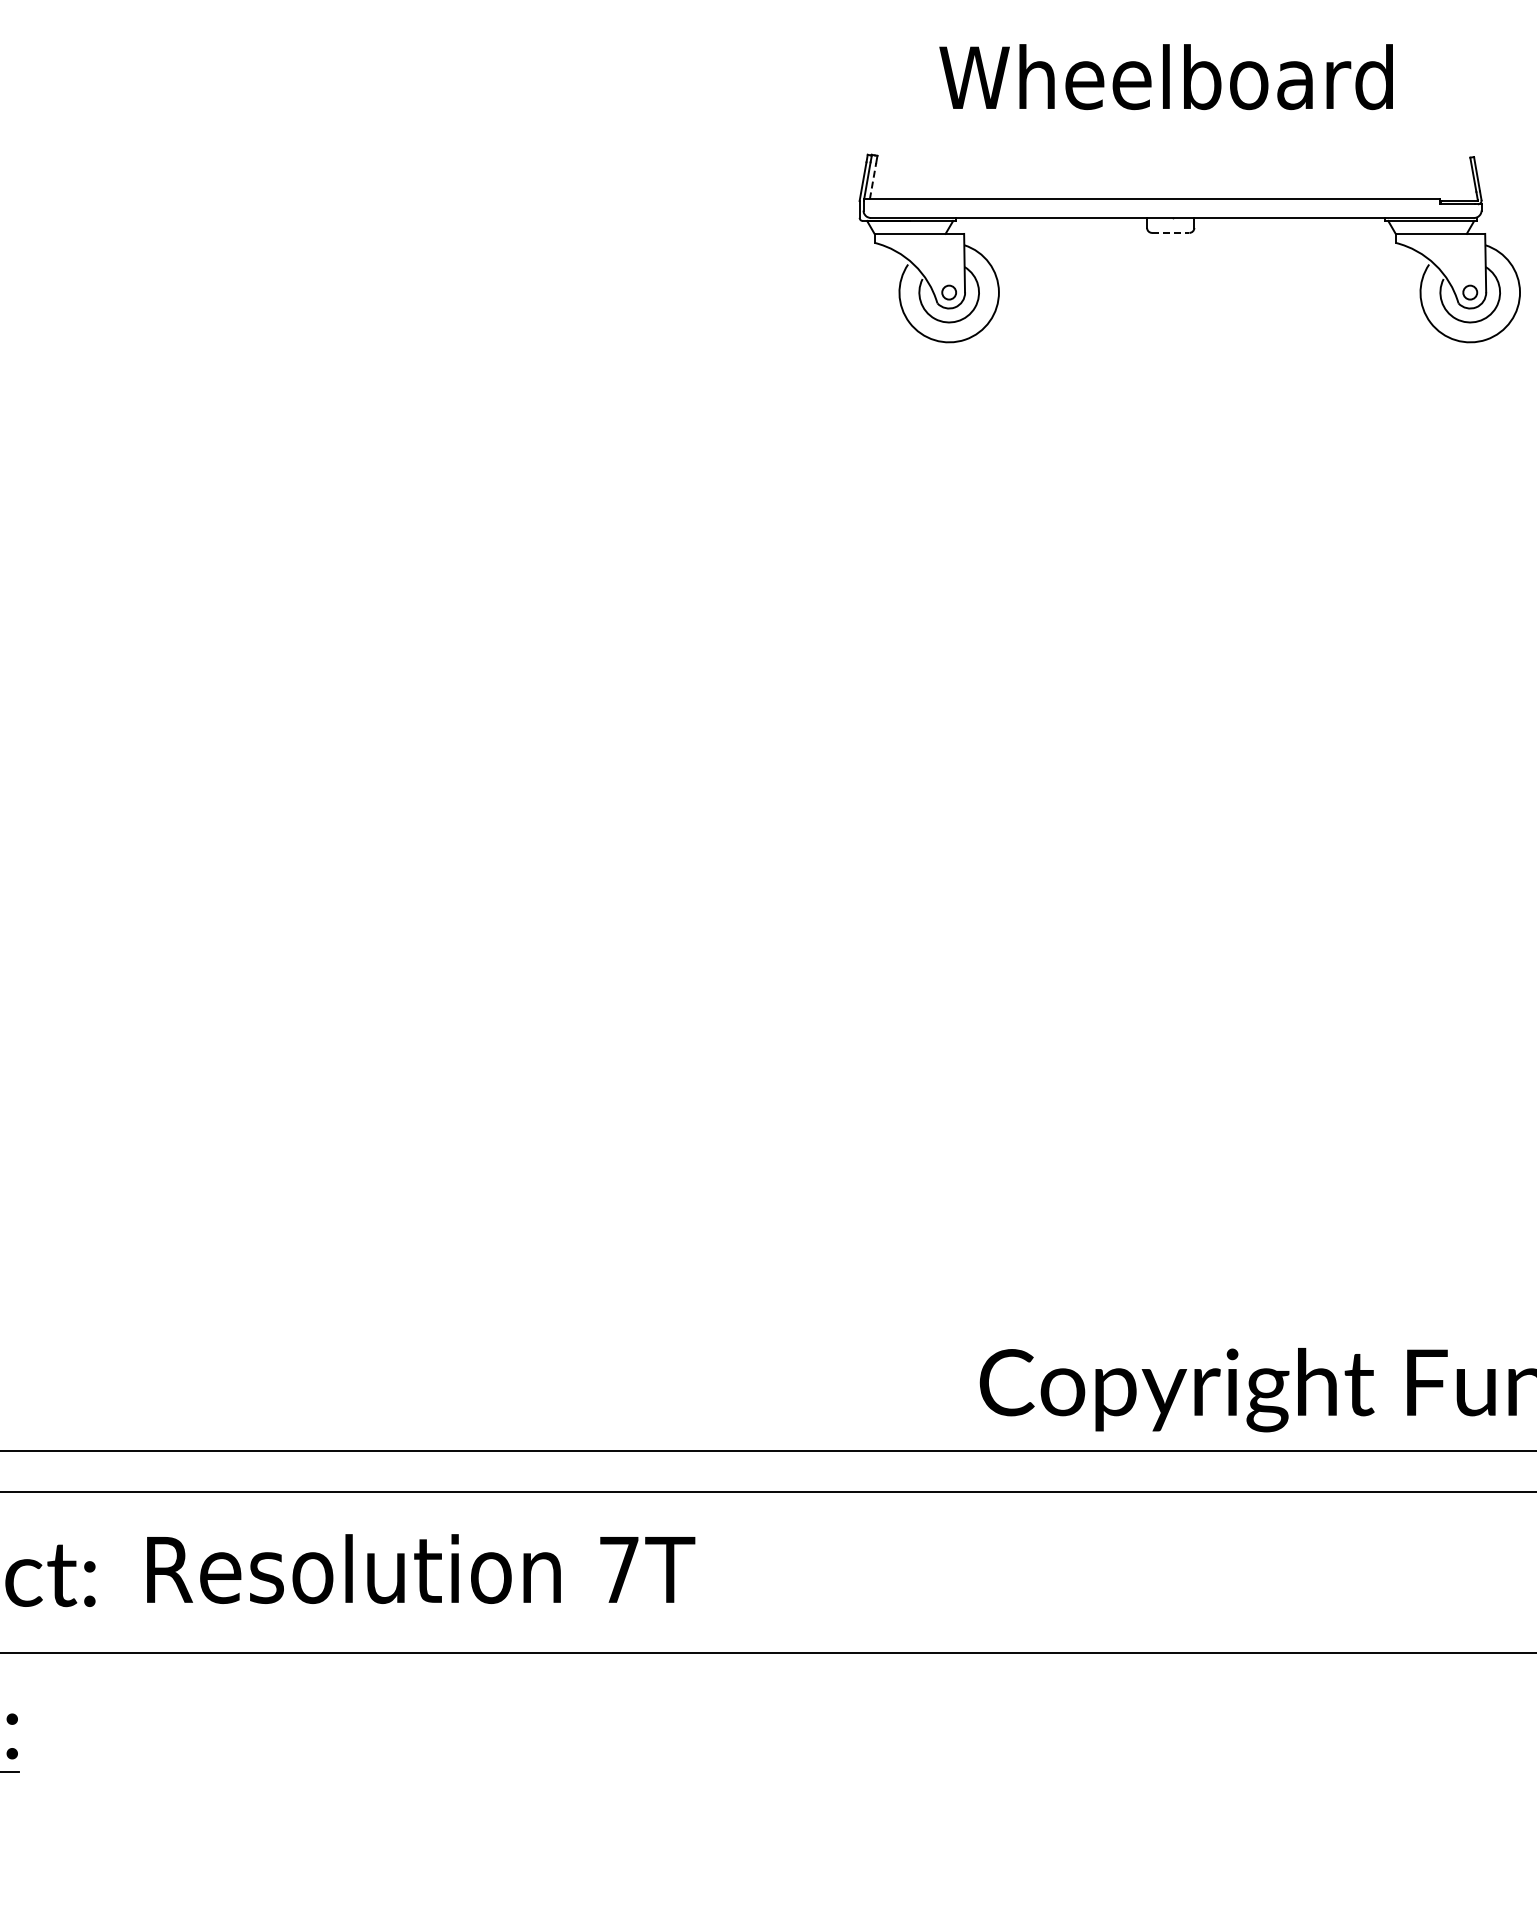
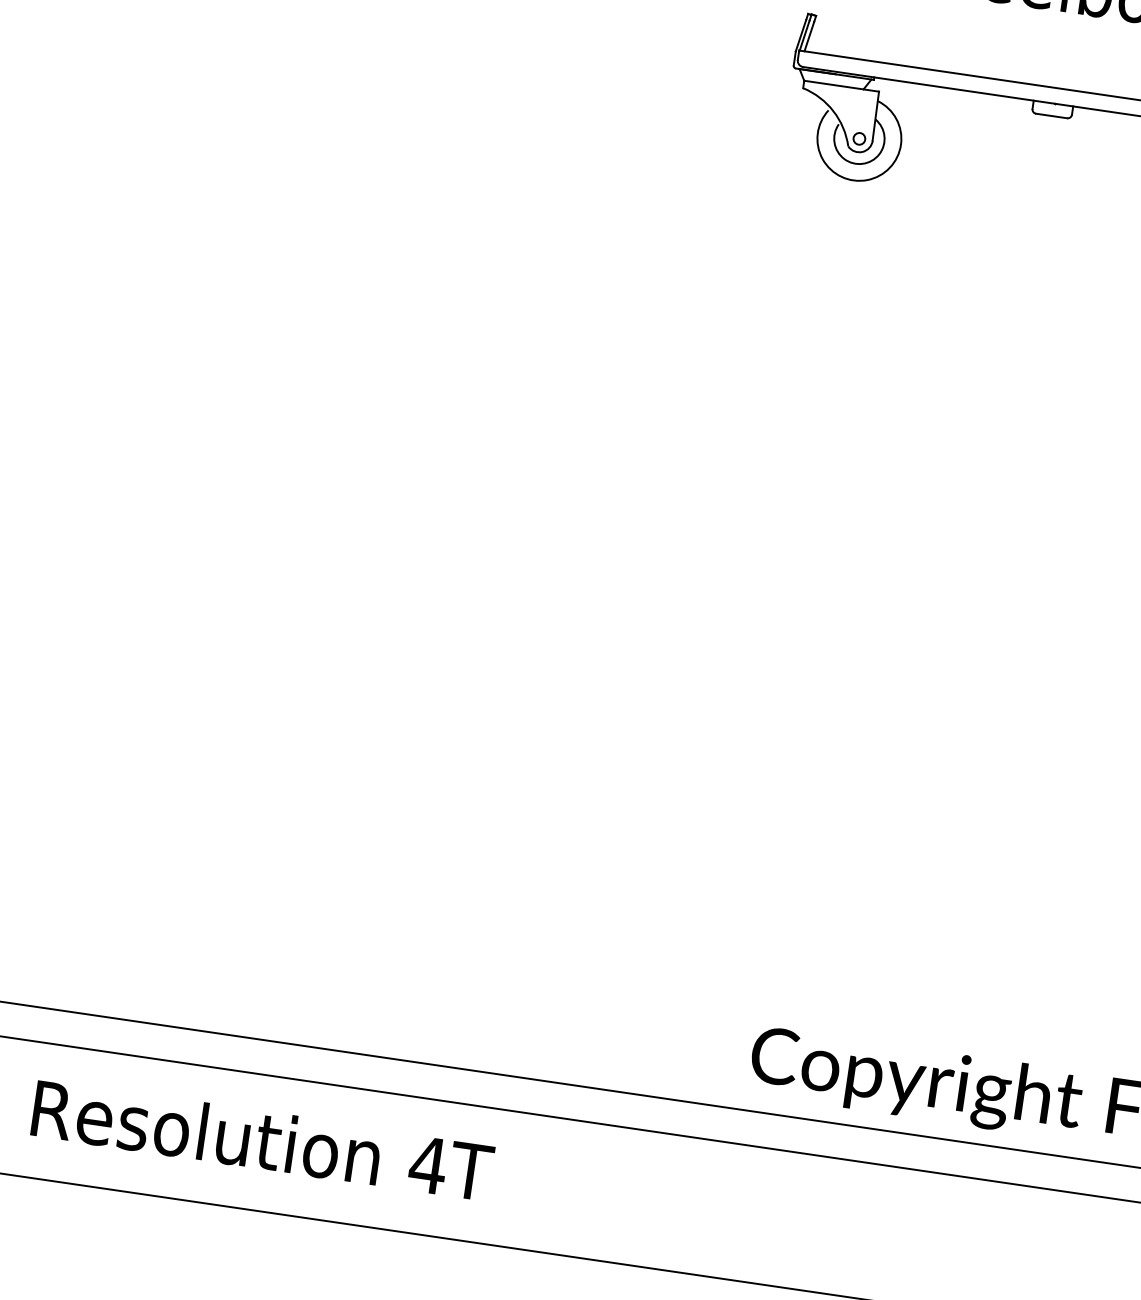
line: (873, 180) -> (809, 36), dashed -> solid
line: (1170, 232) -> (1051, 115), dashed -> solid
text: (618, 1569) -> (427, 1164), 7T -> 4T

